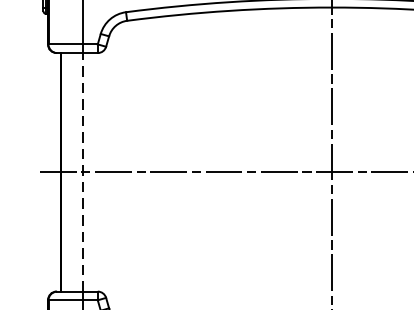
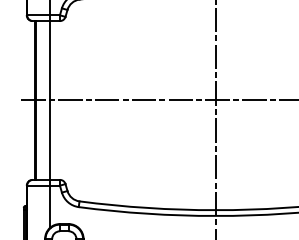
line: (83, 172) -> (50, 100), dashed -> solid

